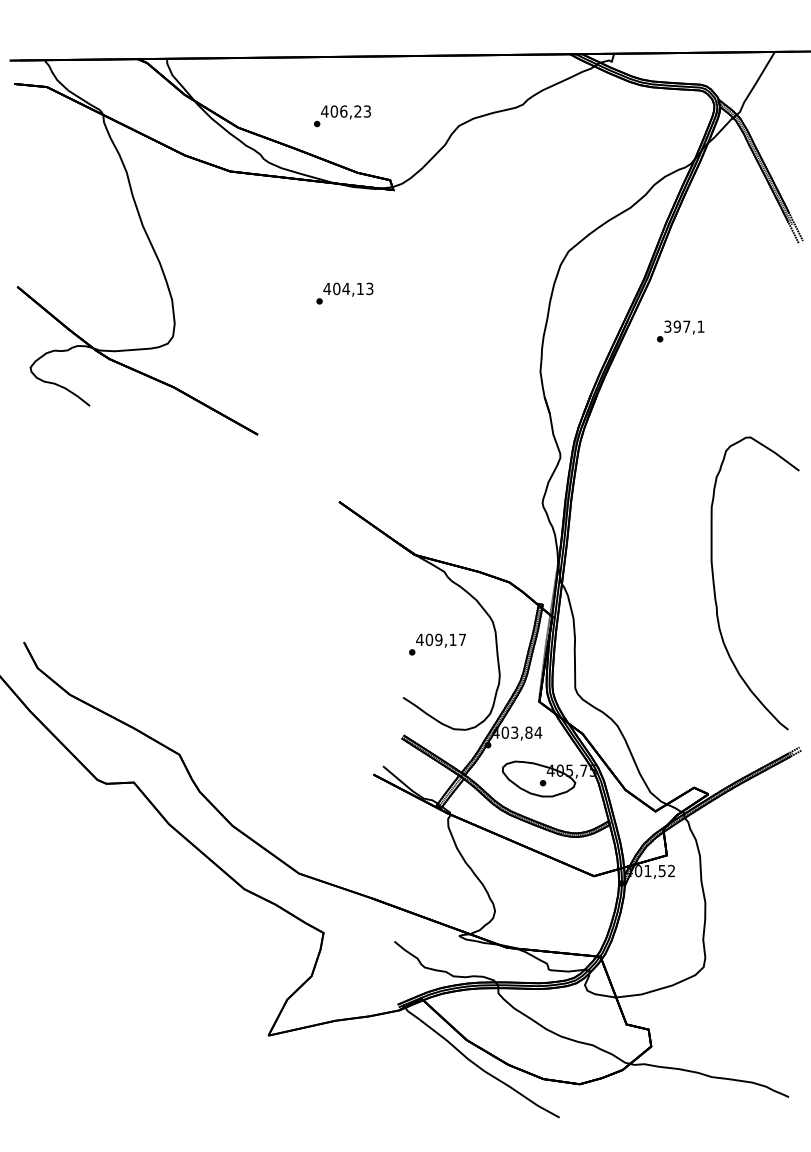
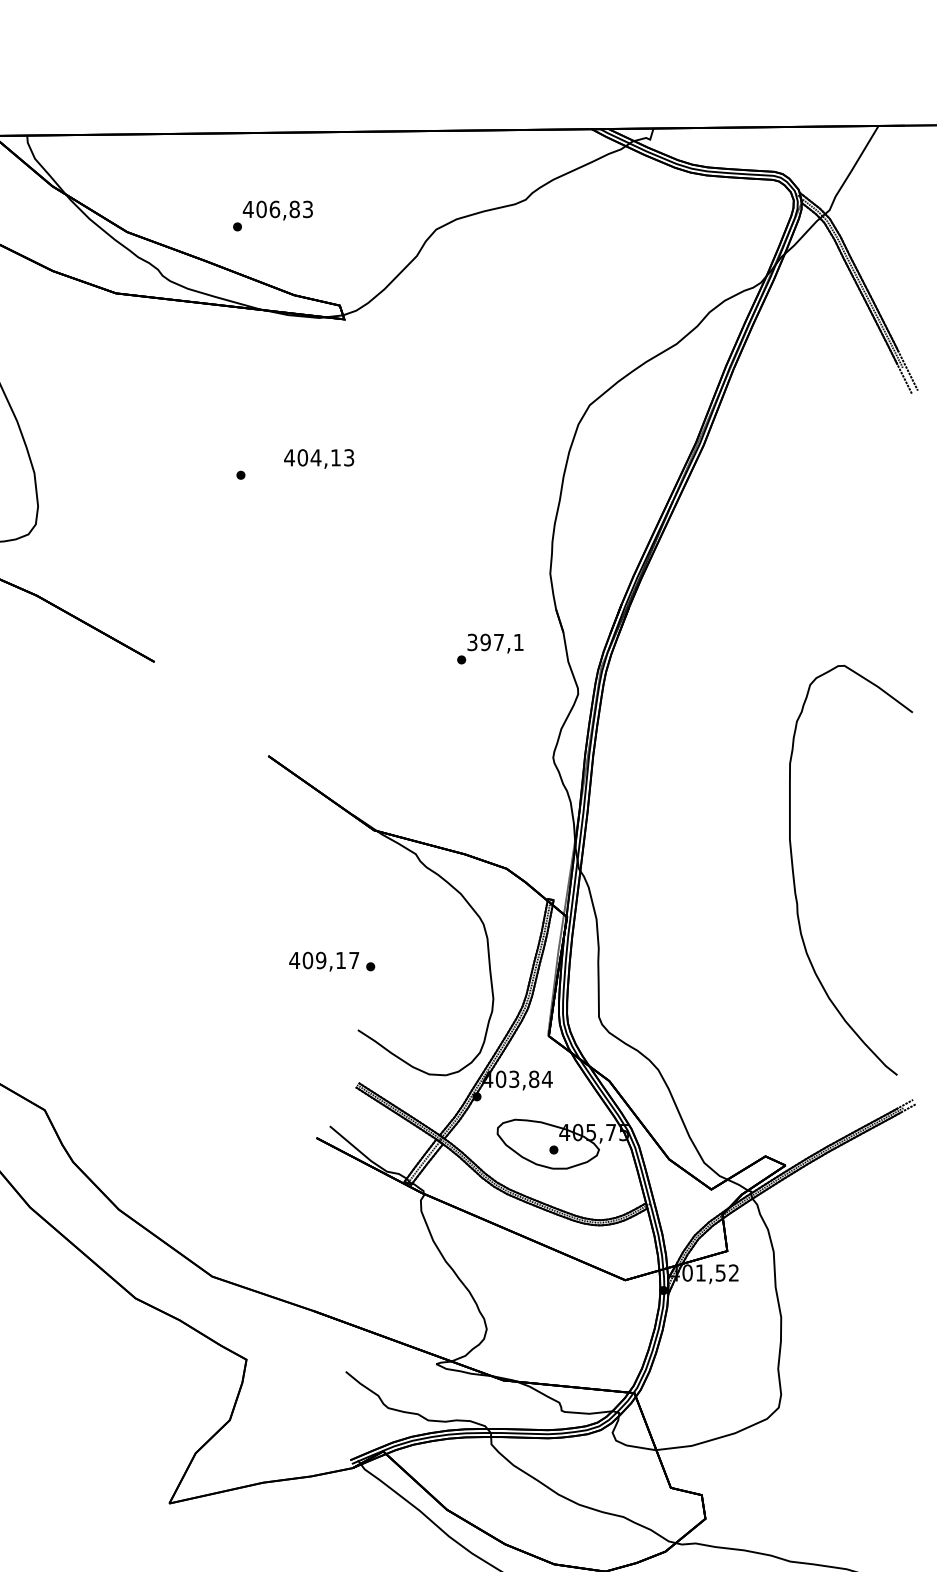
text: (357, 111) -> (294, 209), 406,23 -> 406,83
text: (348, 289) -> (319, 458), moved
text: (680, 331) -> (490, 649), moved
text: (440, 640) -> (323, 961), moved

